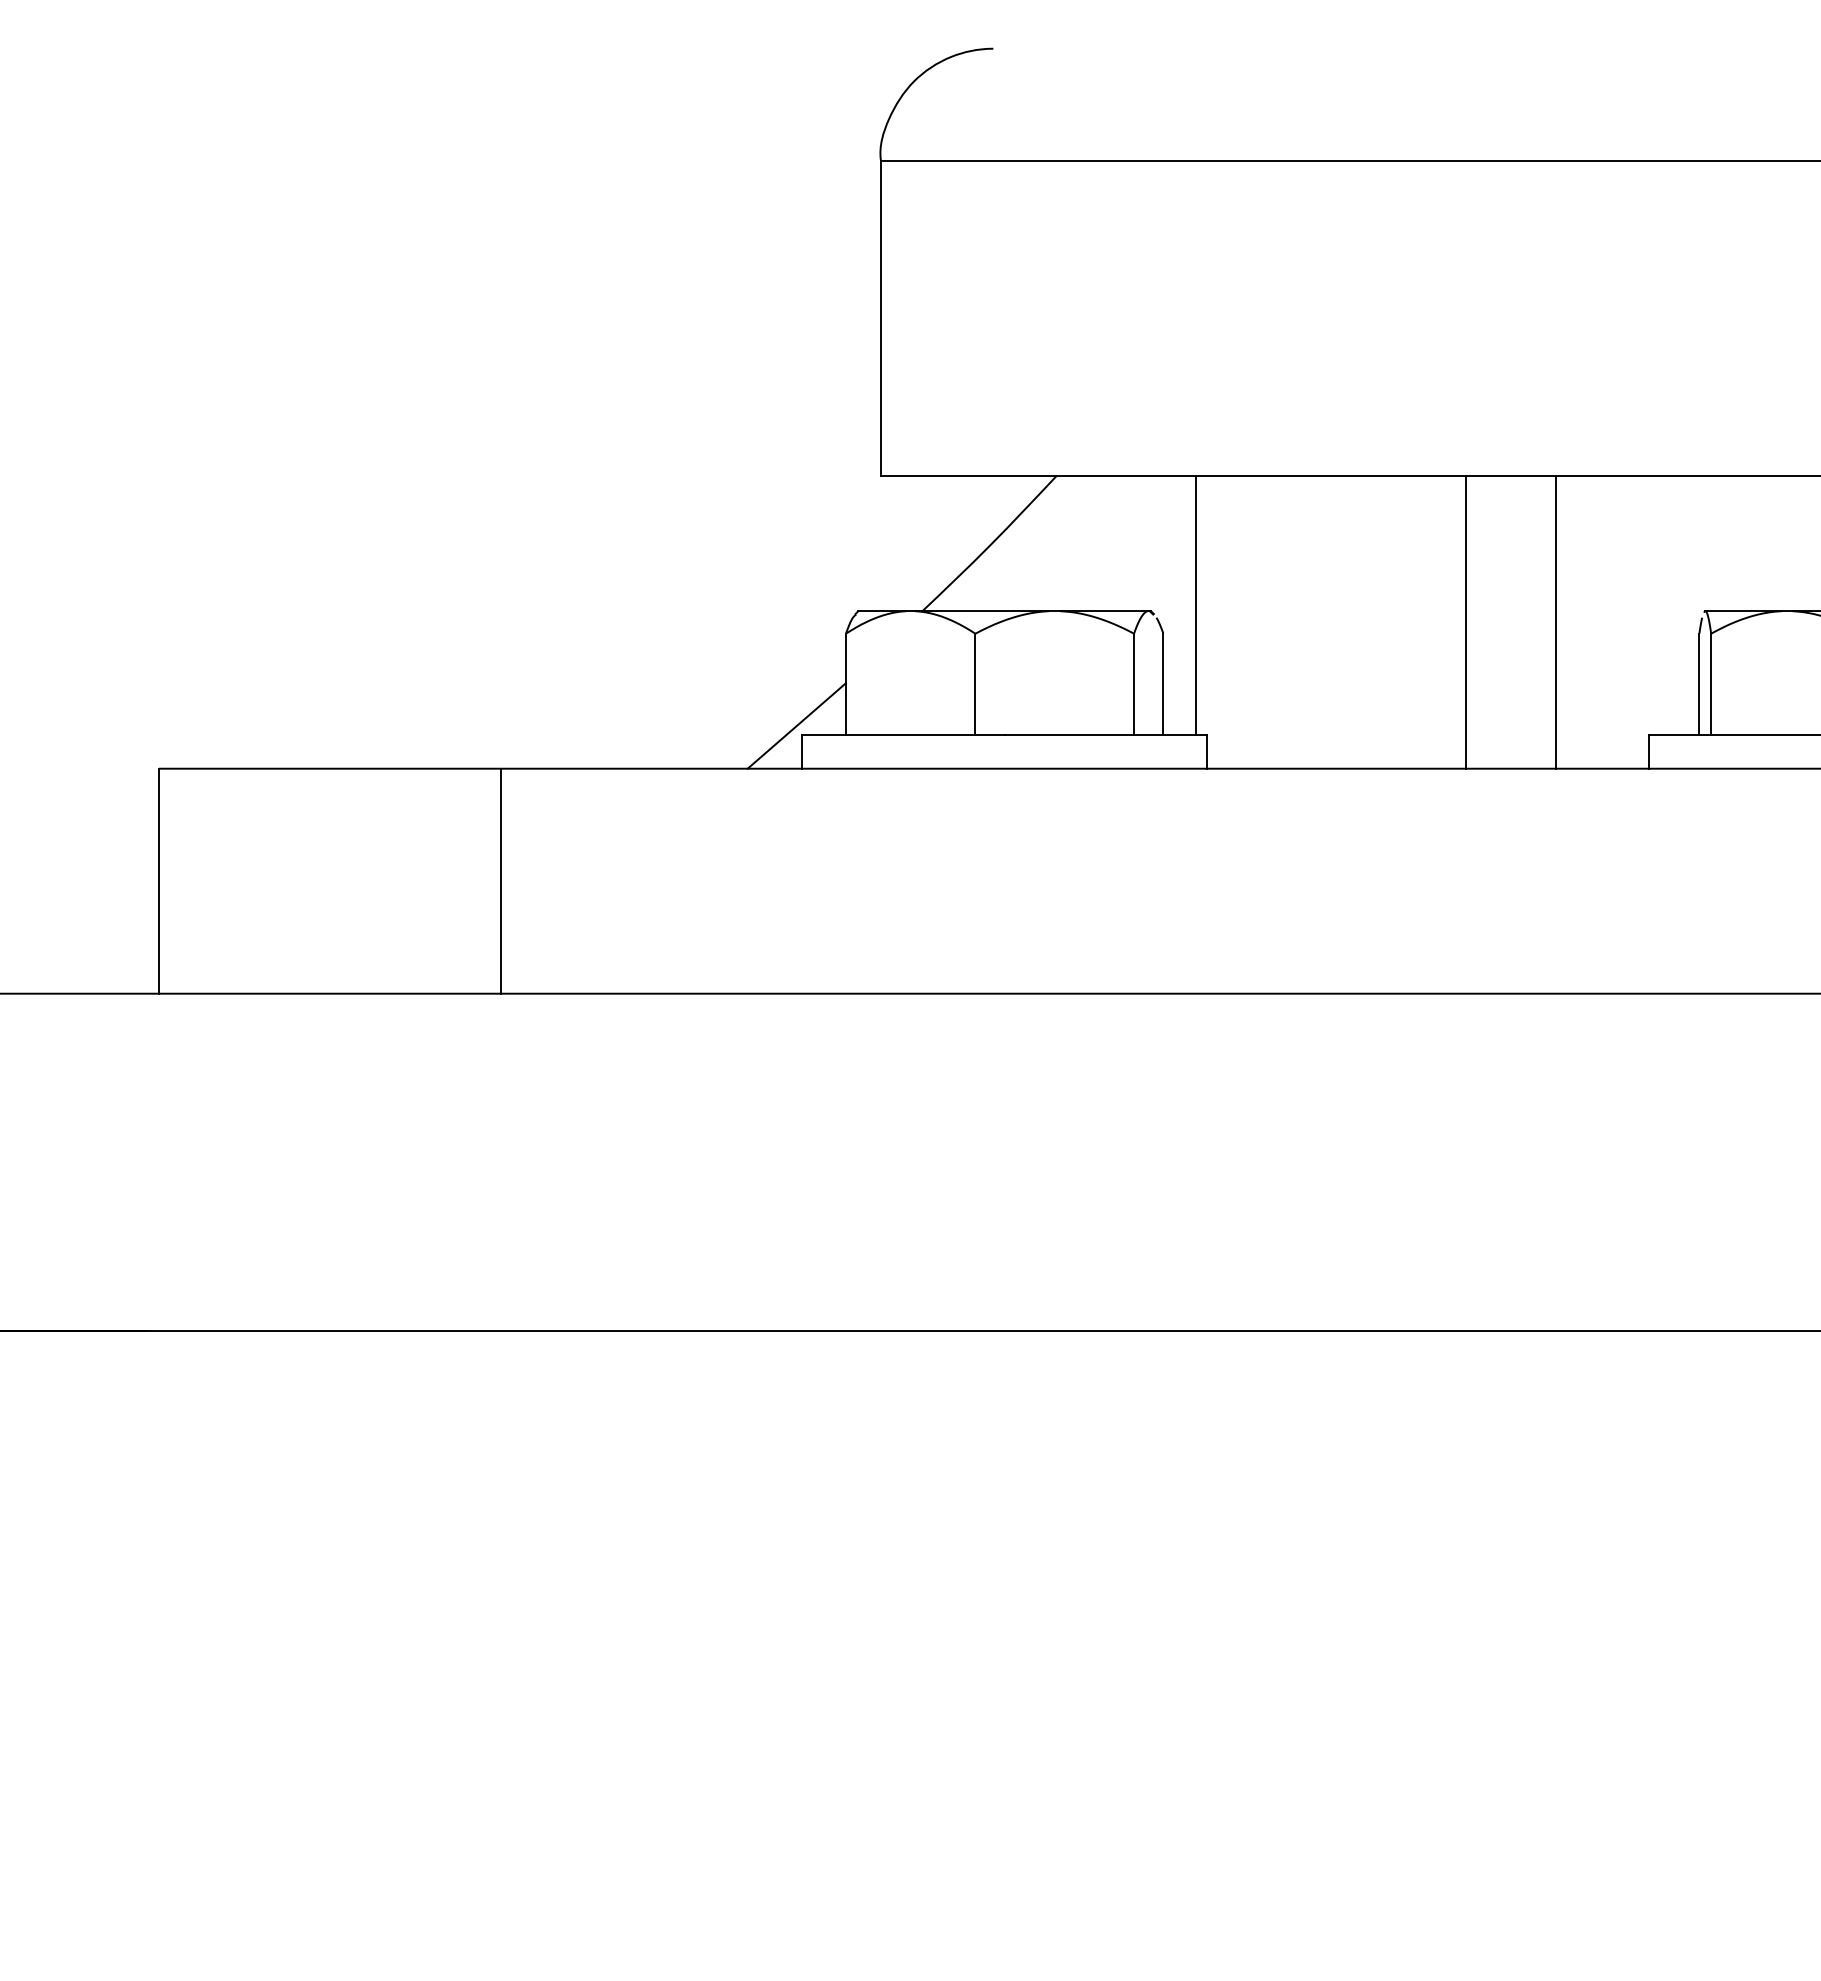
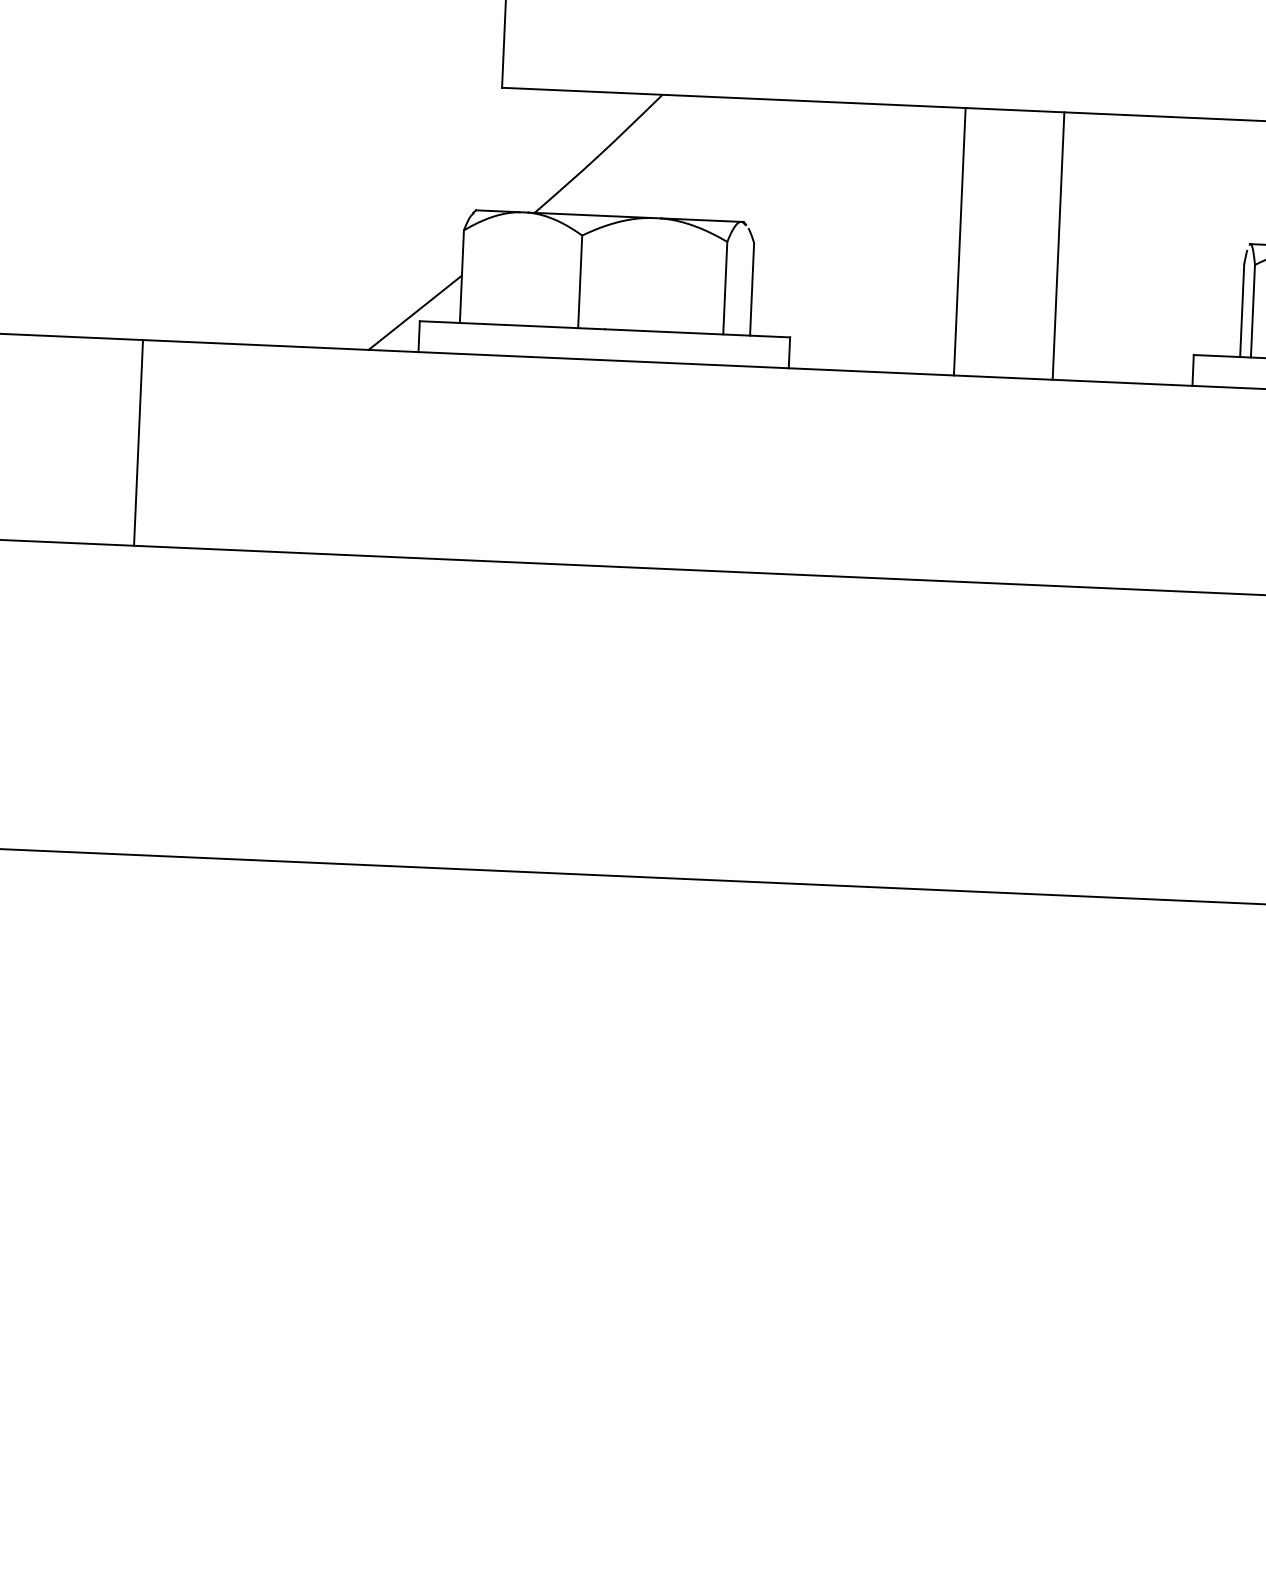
line: (1195, 605) -> (784, 218), removed
line: (1465, 622) -> (959, 241), moved
line: (1555, 622) -> (1058, 246), moved

